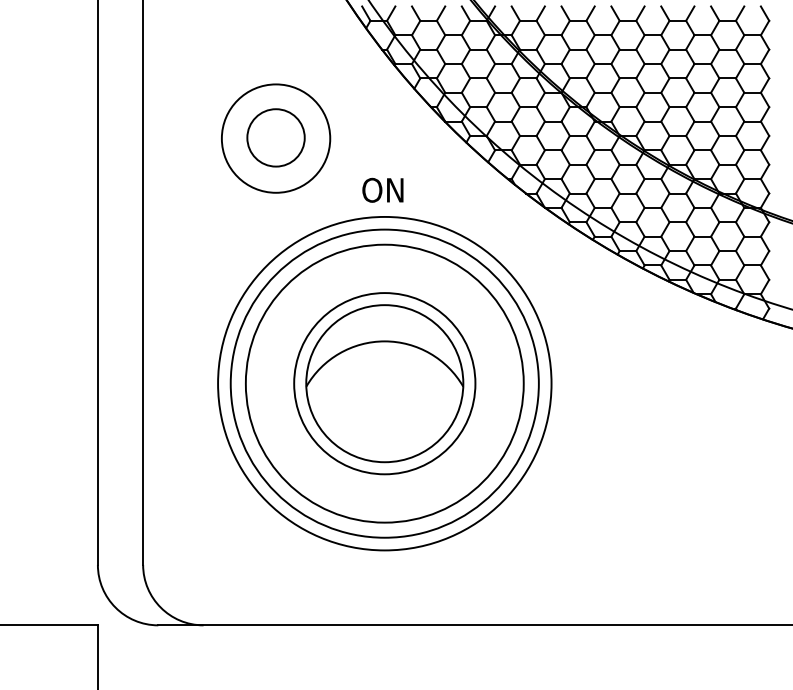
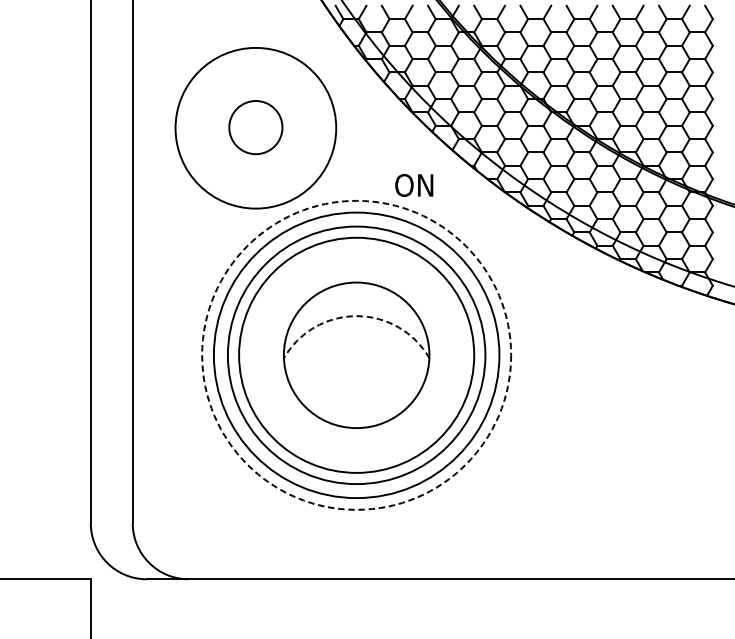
circle: (275, 138) -> (255, 128), size x1.6
text: (382, 189) -> (413, 184), moved
arc: (384, 341) -> (356, 316), solid -> dashed
circle: (384, 383) -> (356, 355), size x1.4
circle: (384, 383) -> (356, 355), solid -> dashed

